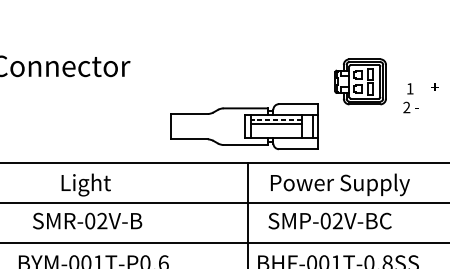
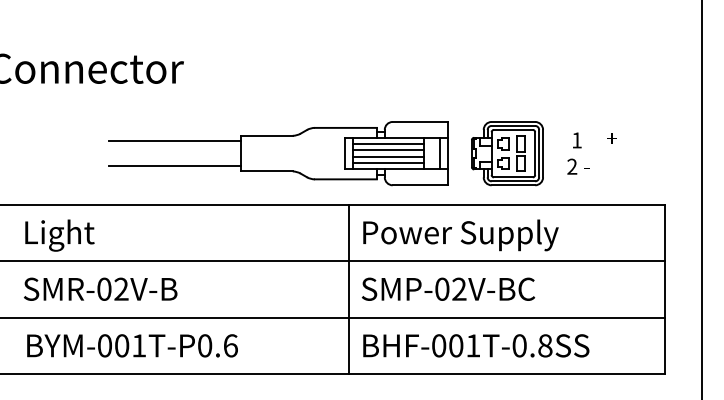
part: (360, 81) -> (507, 153), moved
text: (420, 98) -> (591, 153), moved
line: (123, 118) -> (174, 141), added
line: (276, 120) -> (388, 144), dashed -> solid
line: (276, 128) -> (388, 156), added
line: (276, 133) -> (388, 163), added
line: (123, 135) -> (174, 165), added
text: (85, 184) -> (59, 235), moved
text: (340, 184) -> (460, 235), moved
text: (87, 220) -> (100, 288), moved
text: (330, 220) -> (448, 288), moved

